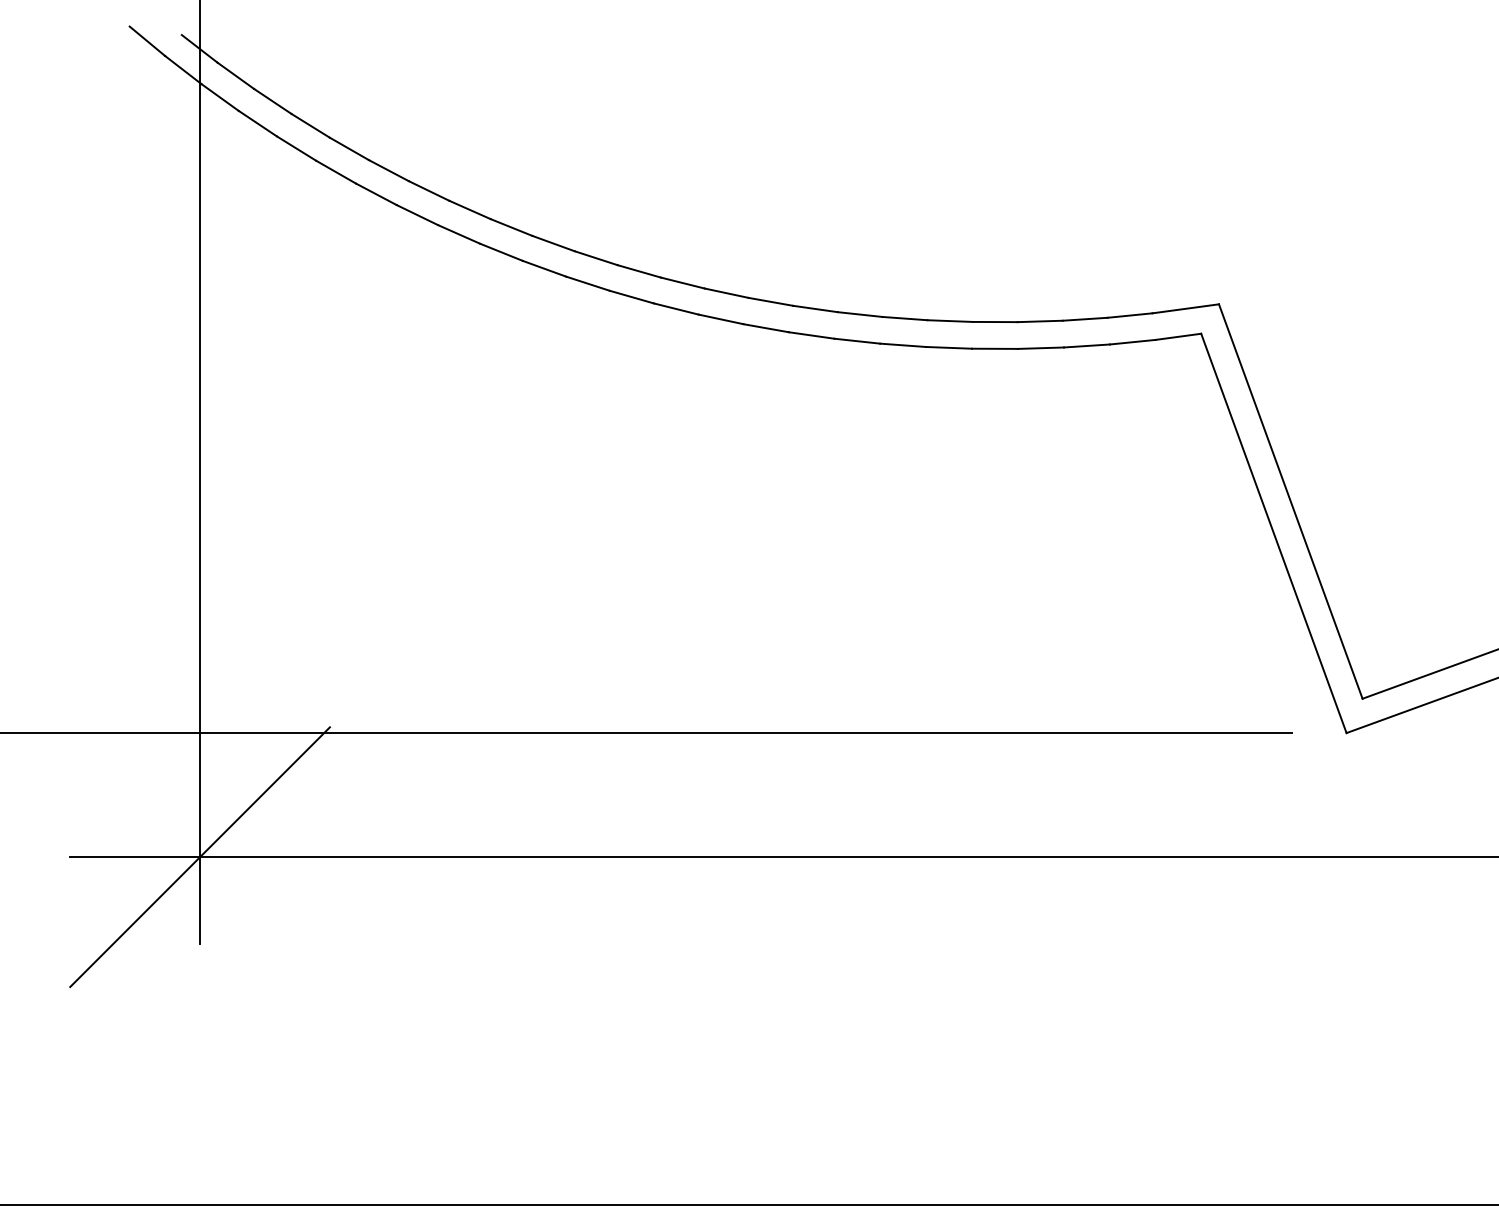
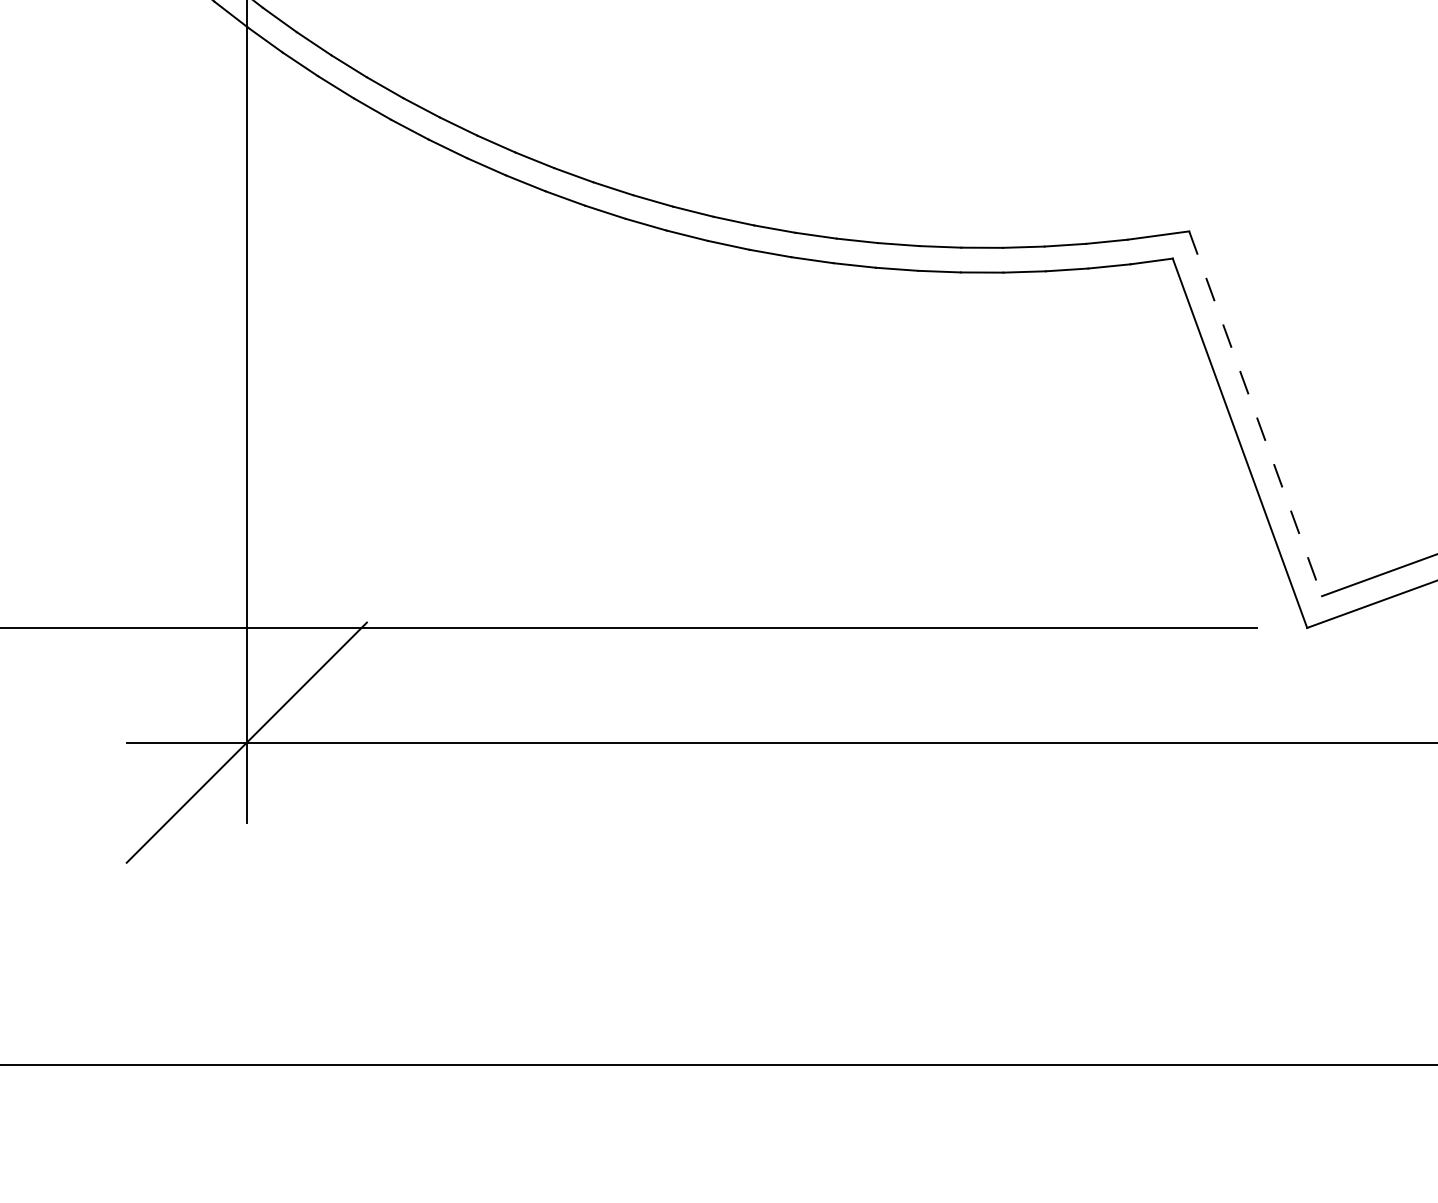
line: (1290, 502) -> (1255, 414), solid -> dashed

